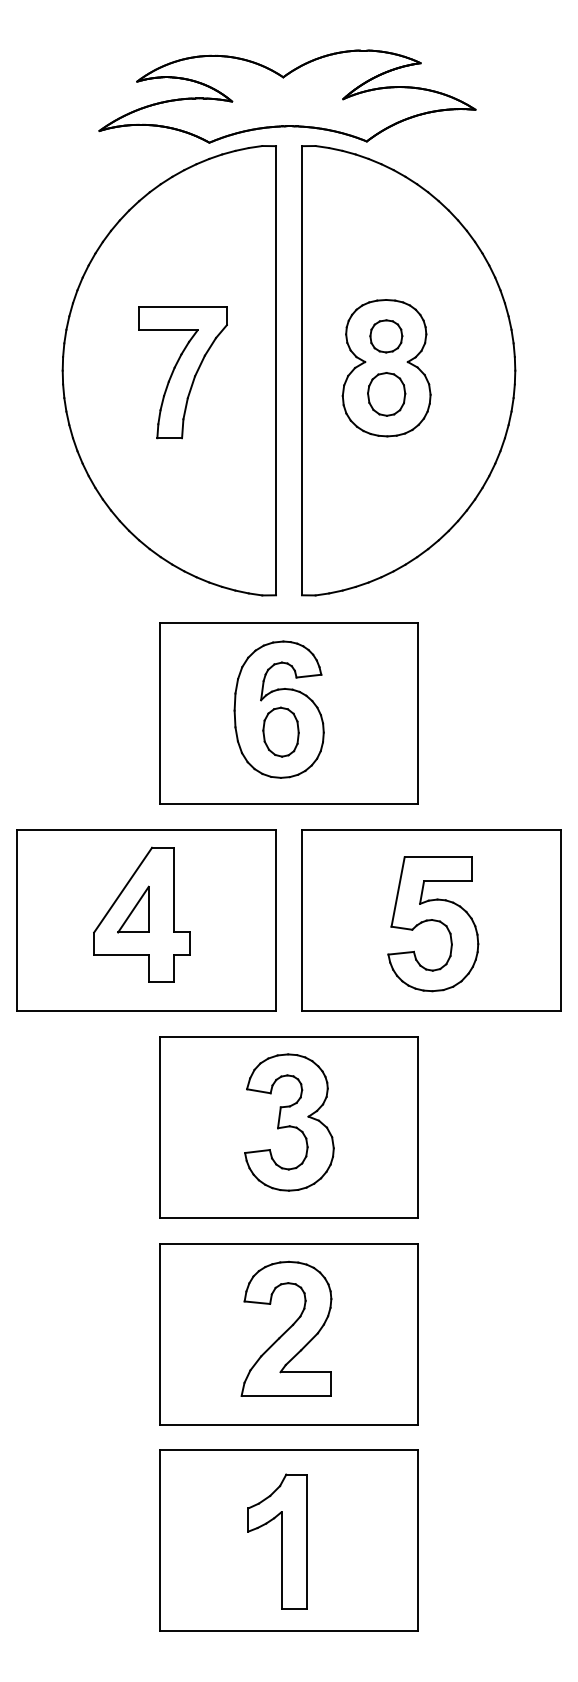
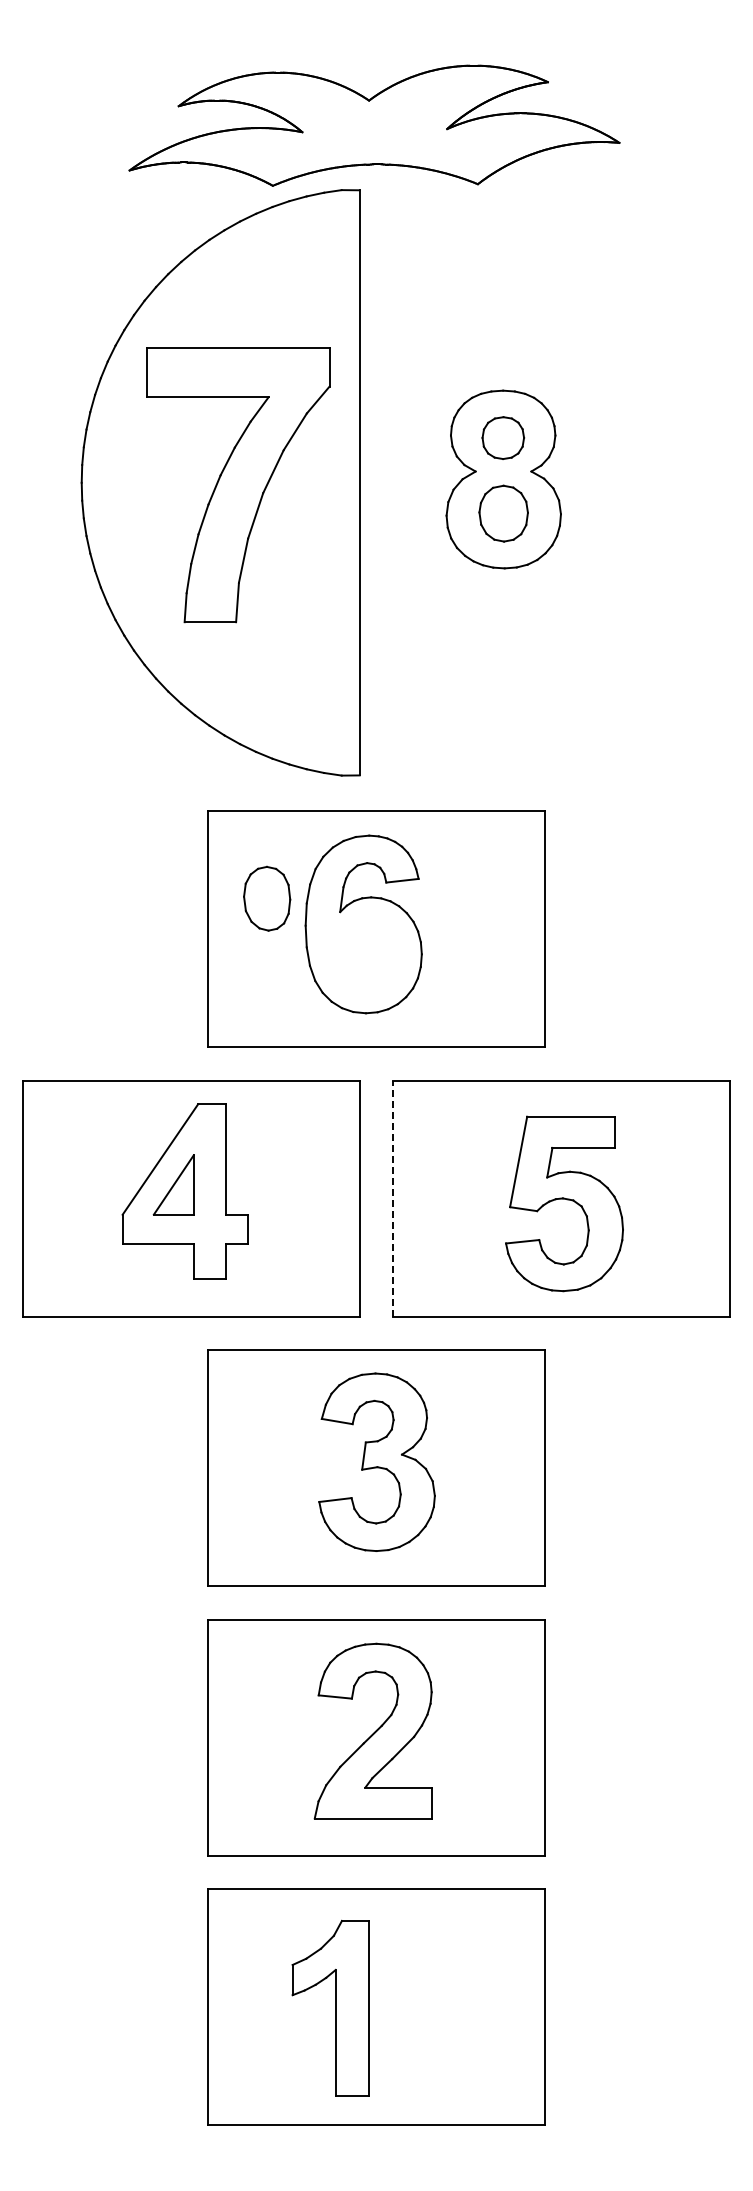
part: (408, 370) -> (532, 482), removed
part: (183, 371) -> (238, 484), size x1.6
part: (281, 732) -> (267, 898), moved
line: (302, 920) -> (393, 1198), solid -> dashed
part: (277, 1541) -> (330, 2007), moved

